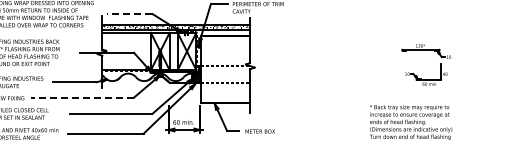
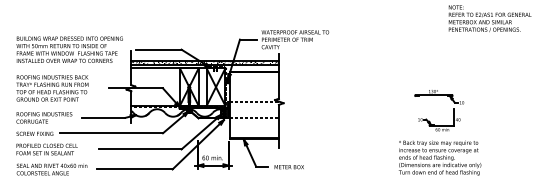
line: (129, 13) -> (158, 49), dashed -> solid
part: (440, 64) -> (453, 110), moved
line: (82, 97) -> (111, 133), dashed -> solid

